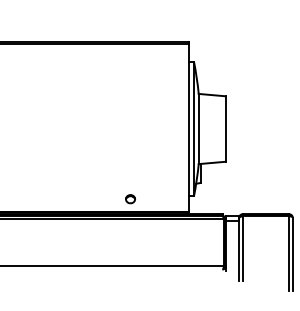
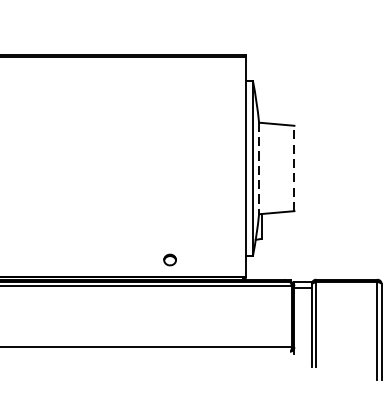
line: (198, 129) -> (258, 169), solid -> dashed
line: (225, 129) -> (293, 169), solid -> dashed

